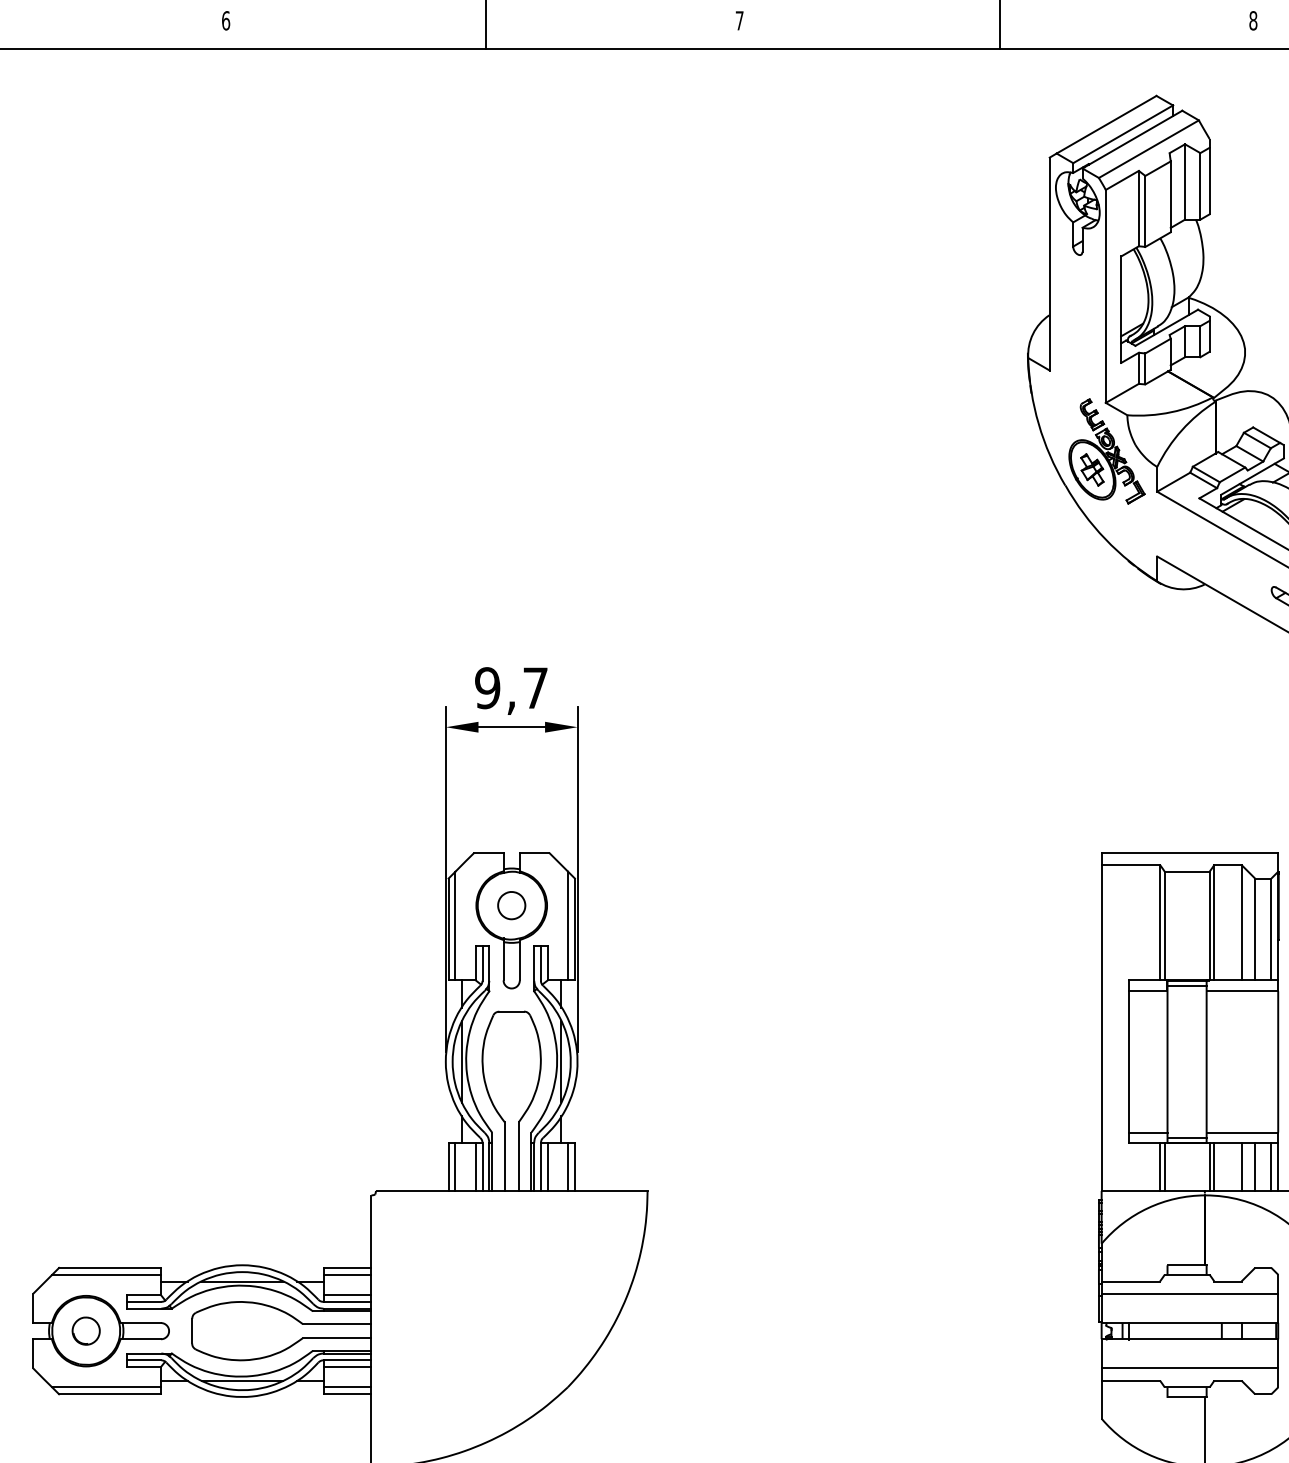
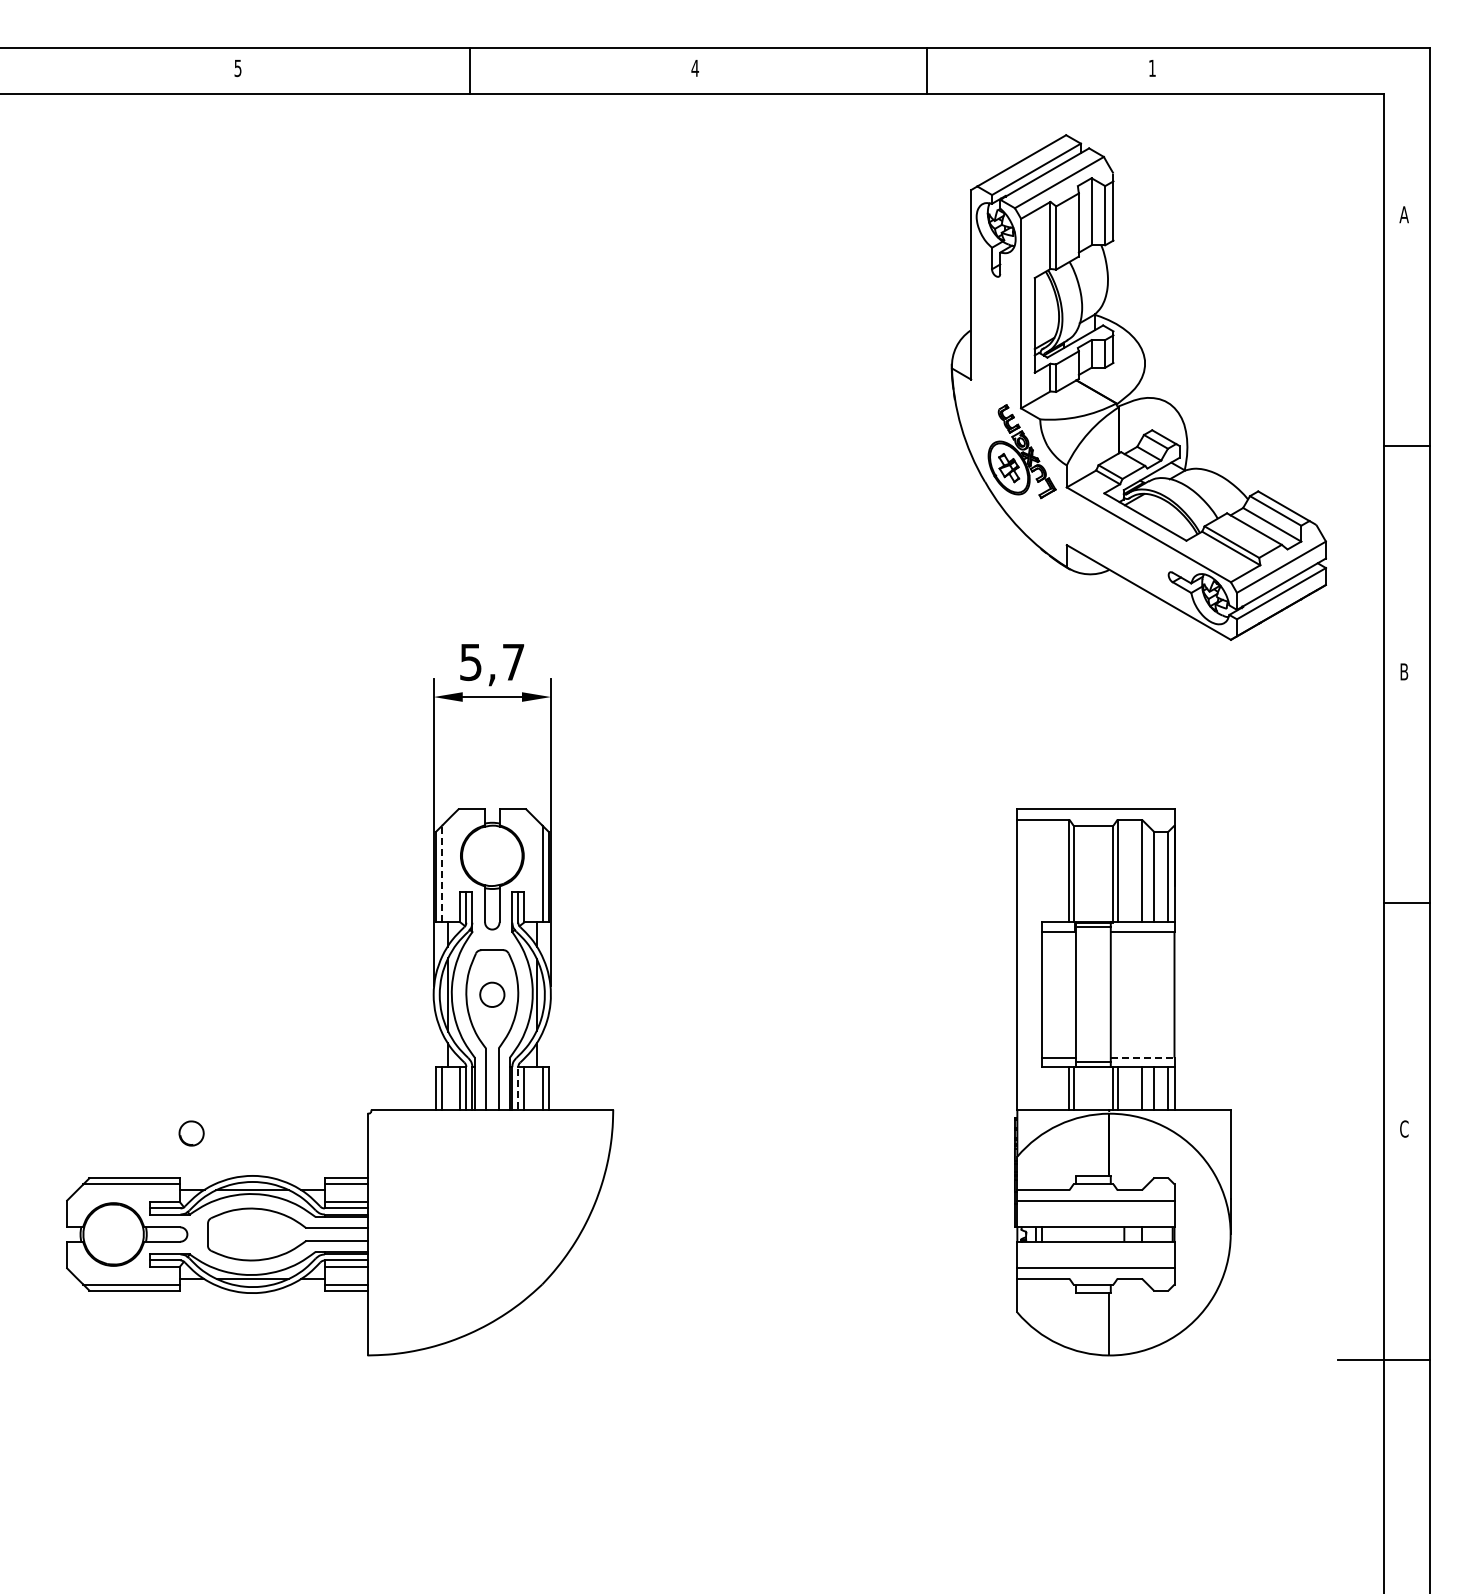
text: (225, 19) -> (237, 67), 6 -> 5
text: (740, 19) -> (695, 67), 7 -> 4
text: (1252, 20) -> (1151, 68), 8 -> 1
text: (487, 687) -> (470, 661), 9,7 -> 5,7
part: (511, 905) -> (492, 994), moved
line: (455, 925) -> (442, 873), solid -> dashed
line: (1242, 1132) -> (1142, 1057), solid -> dashed
line: (541, 1165) -> (518, 1087), solid -> dashed
part: (86, 1331) -> (191, 1133), moved

